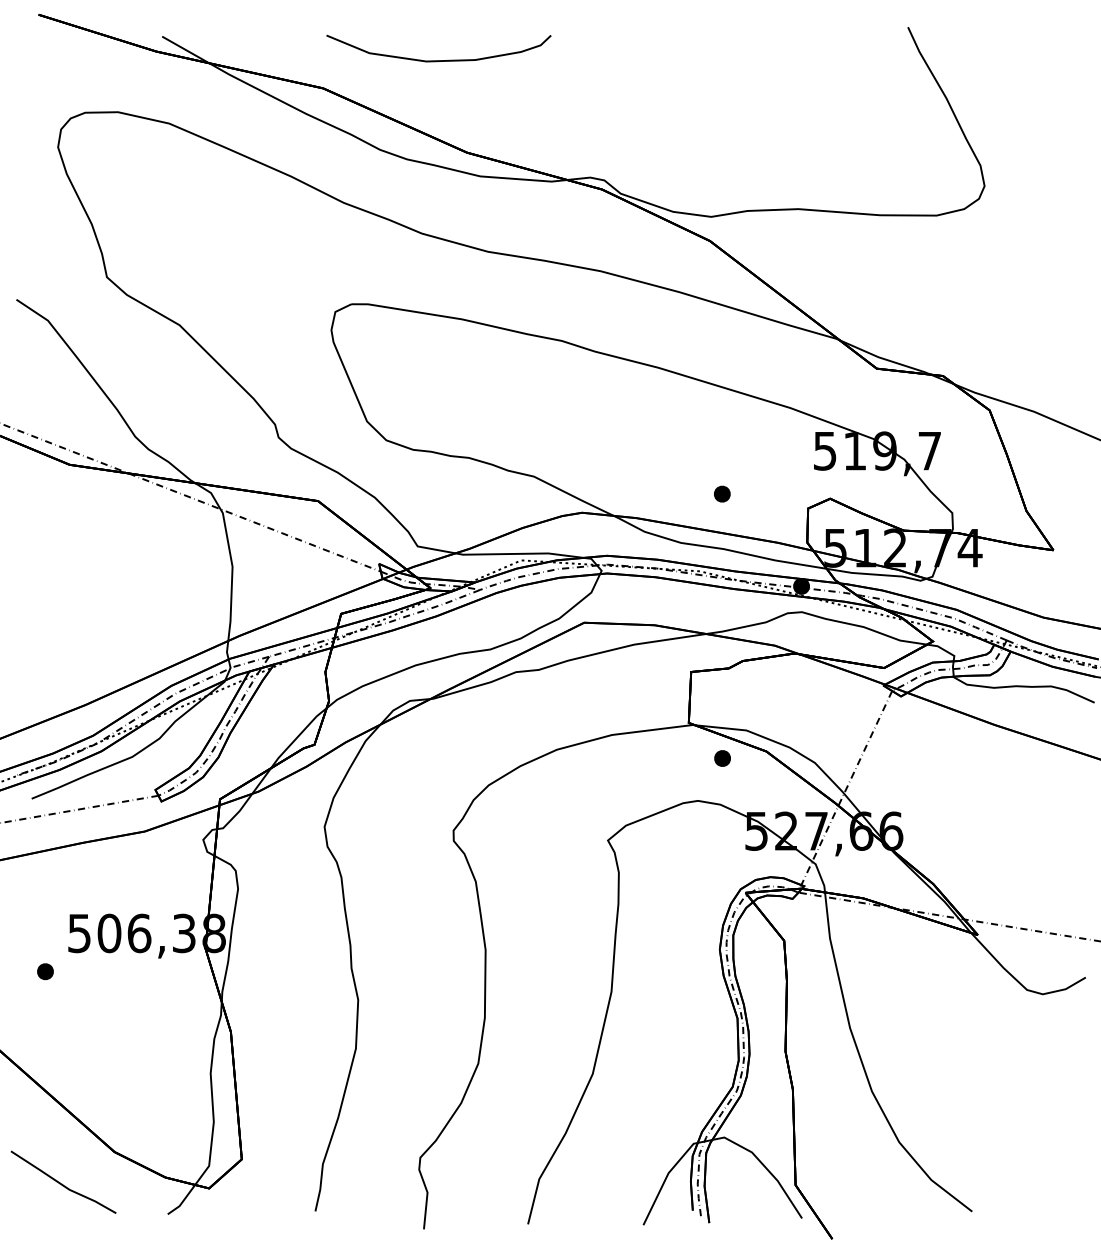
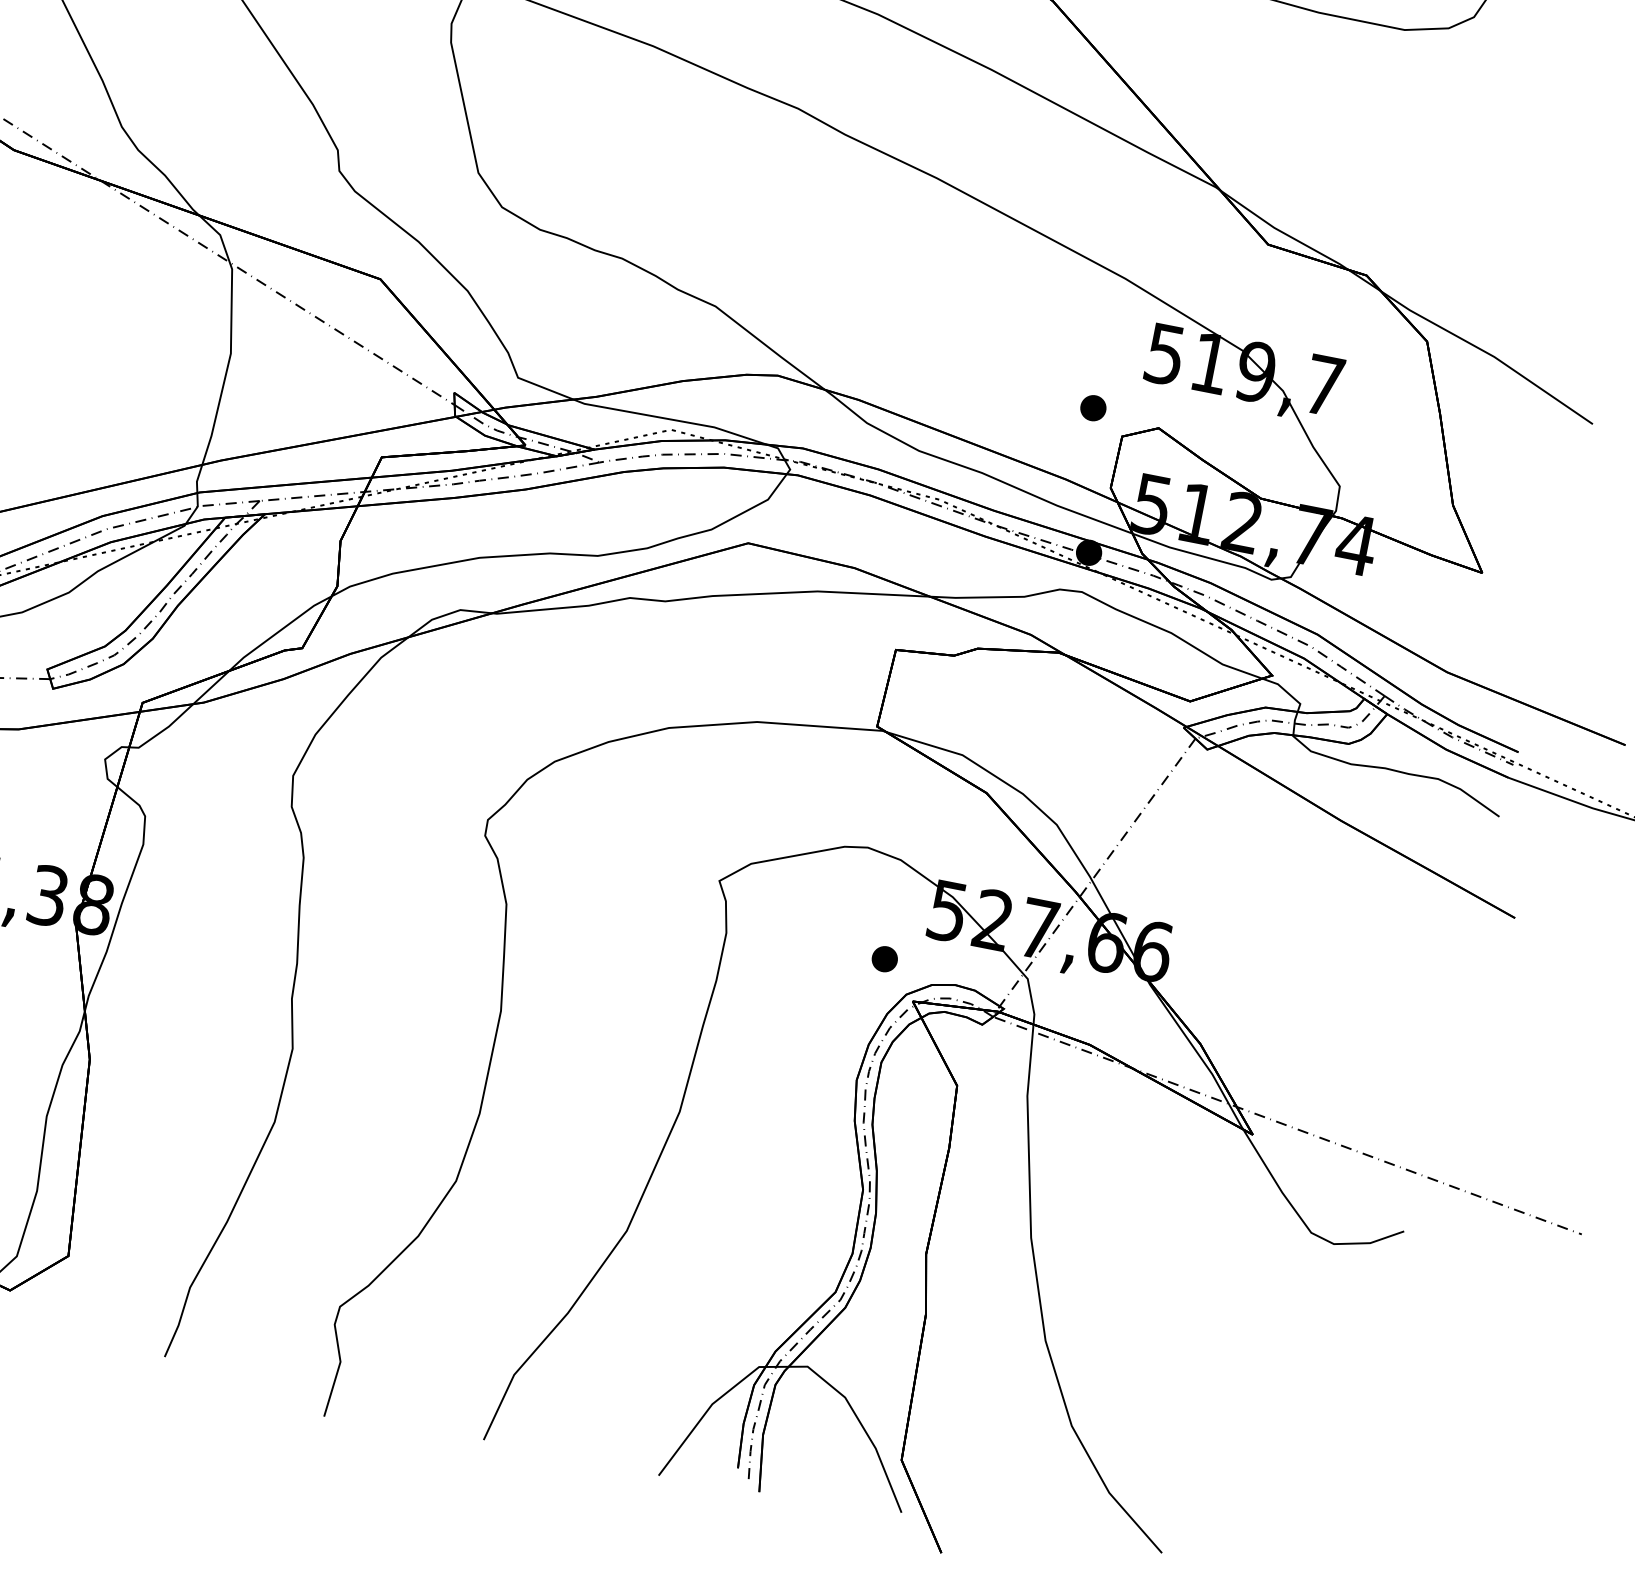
part: (722, 493) -> (1093, 407), moved
part: (722, 758) -> (884, 959), moved

